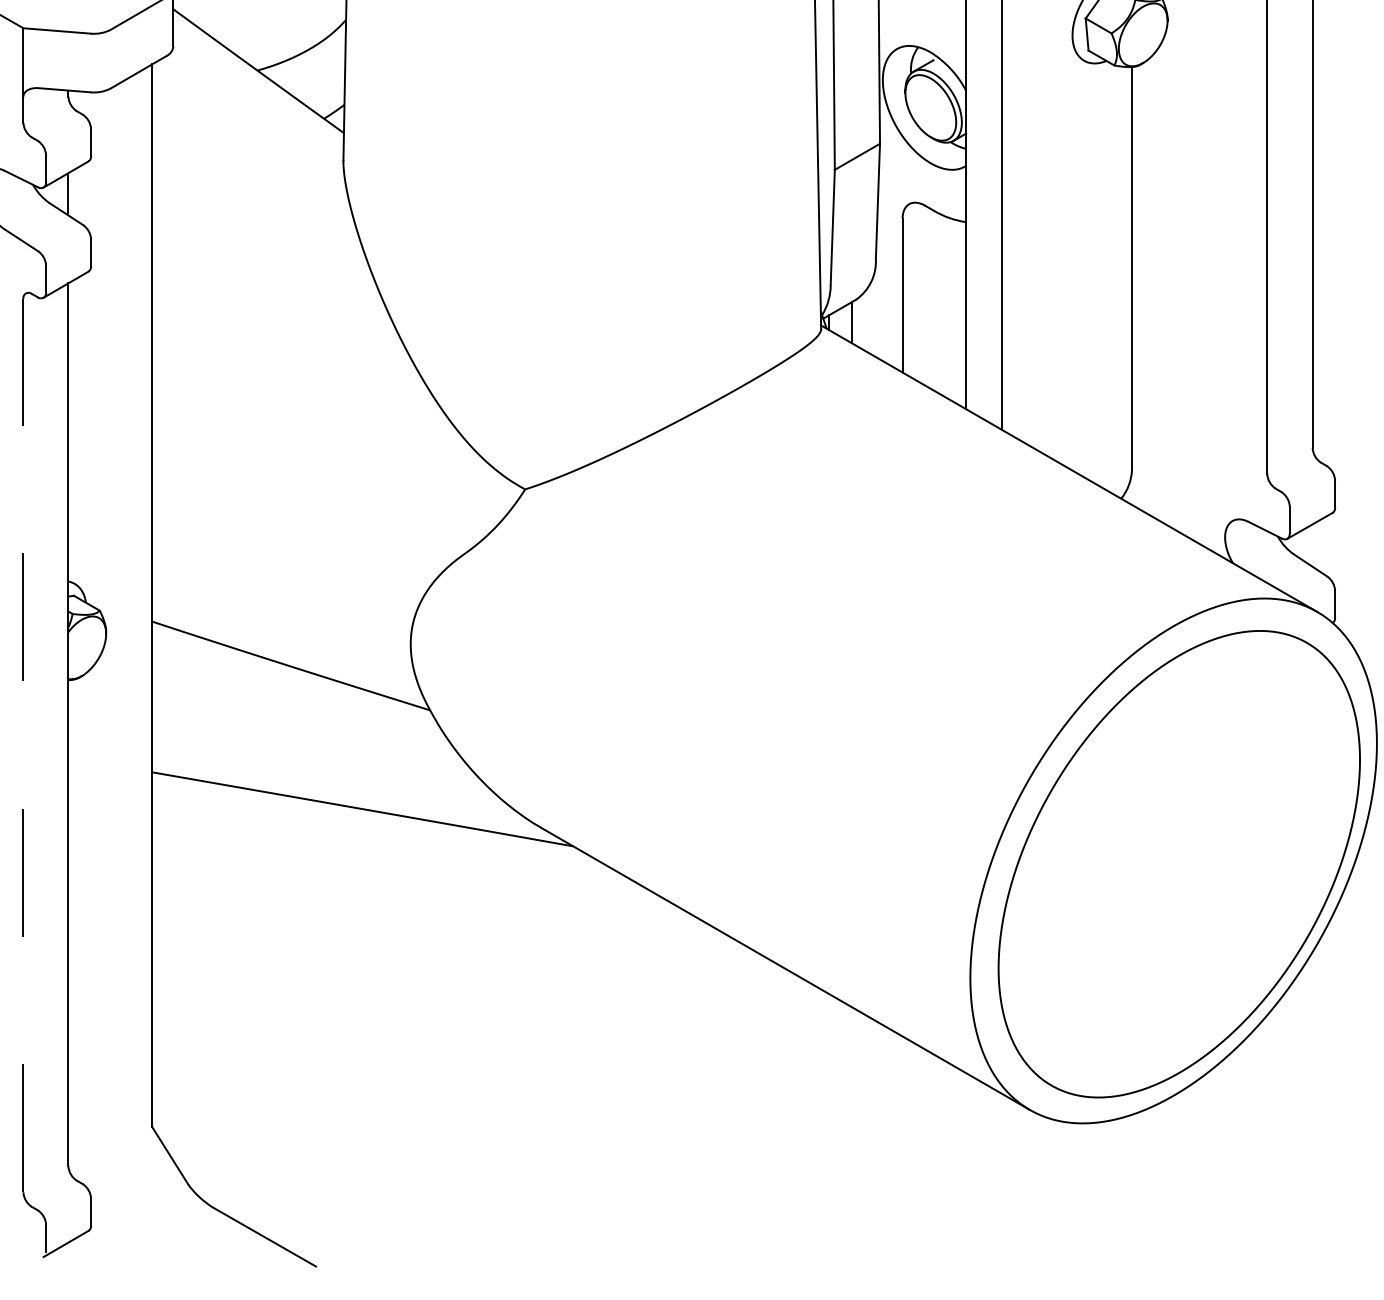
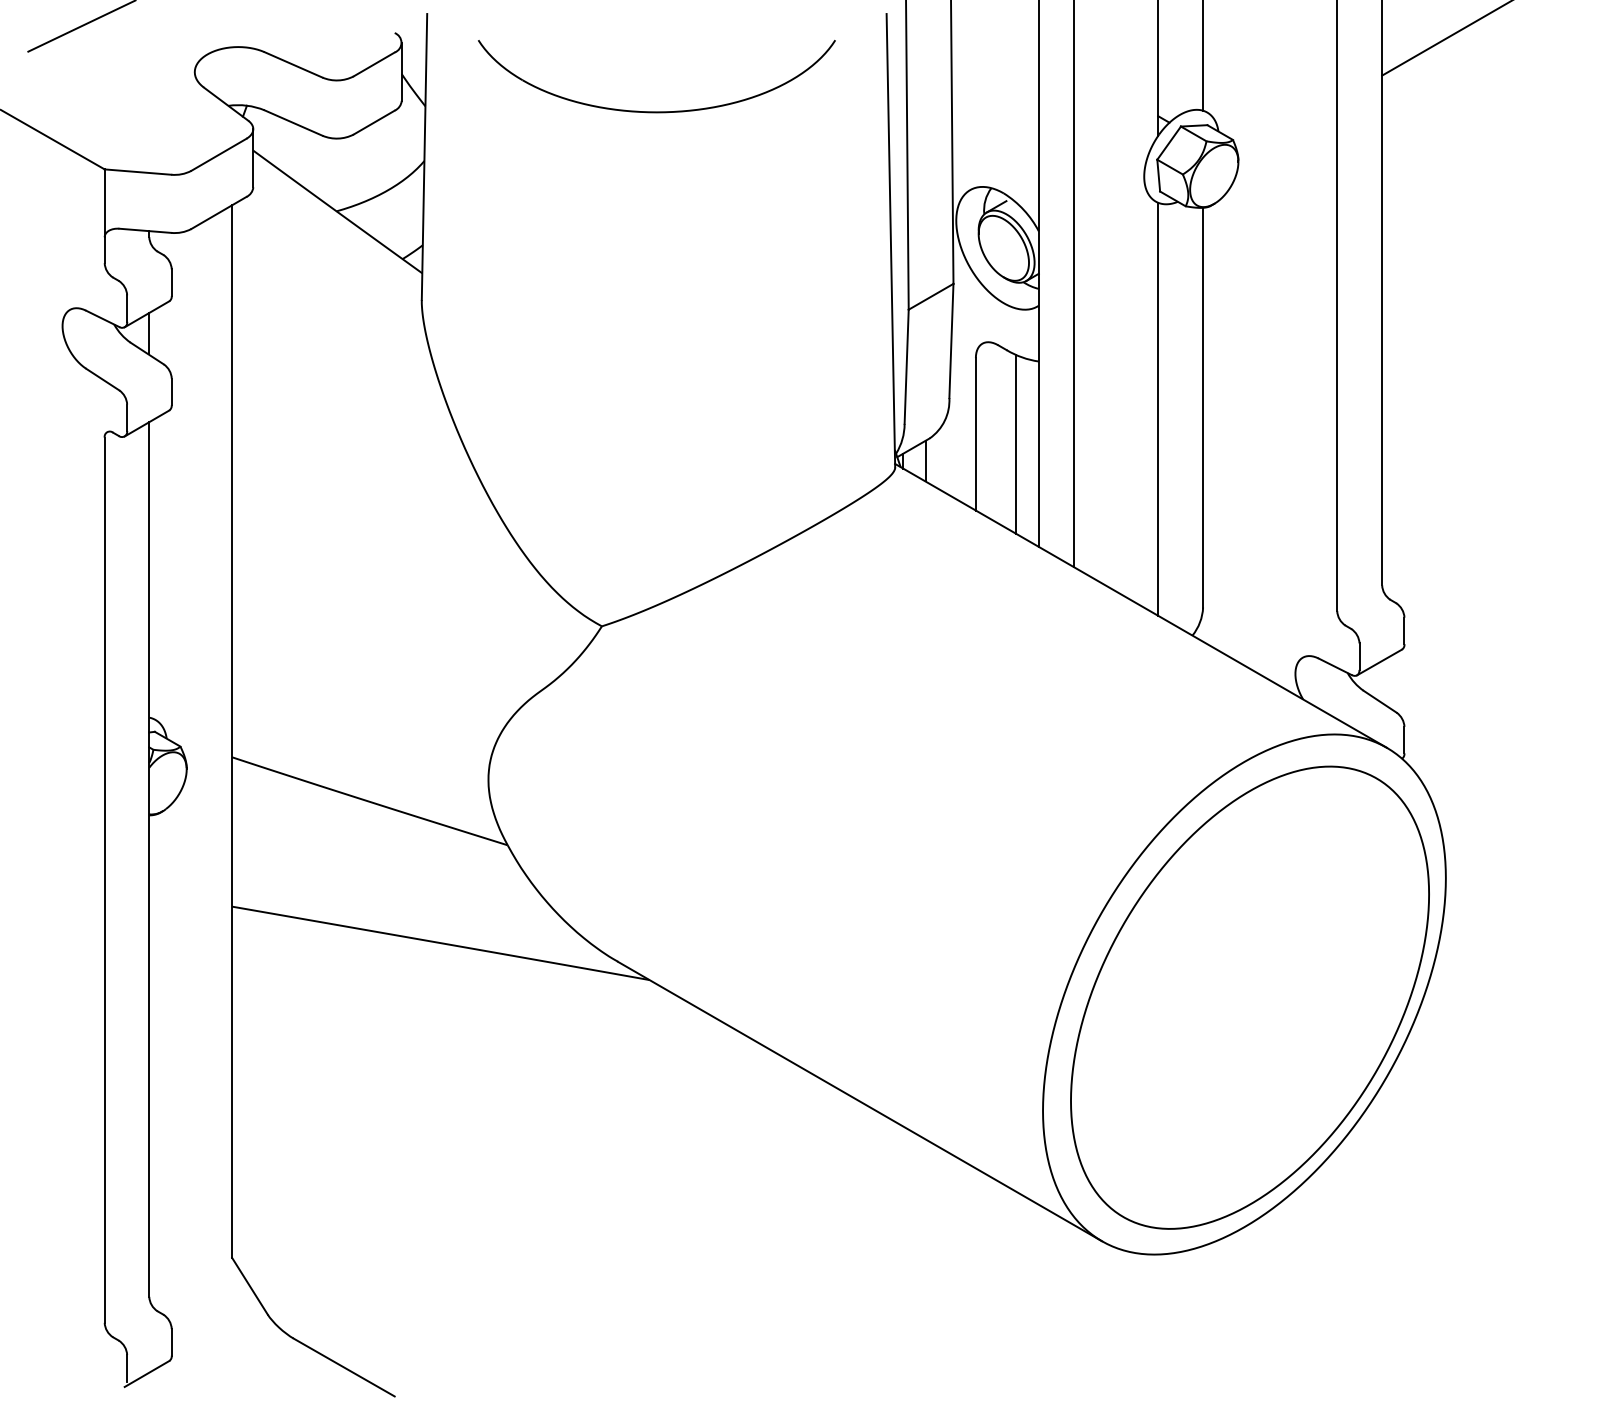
line: (1086, 269) -> (1158, 408), added
line: (943, 305) -> (1016, 444), added
line: (23, 745) -> (104, 880), dashed -> solid

